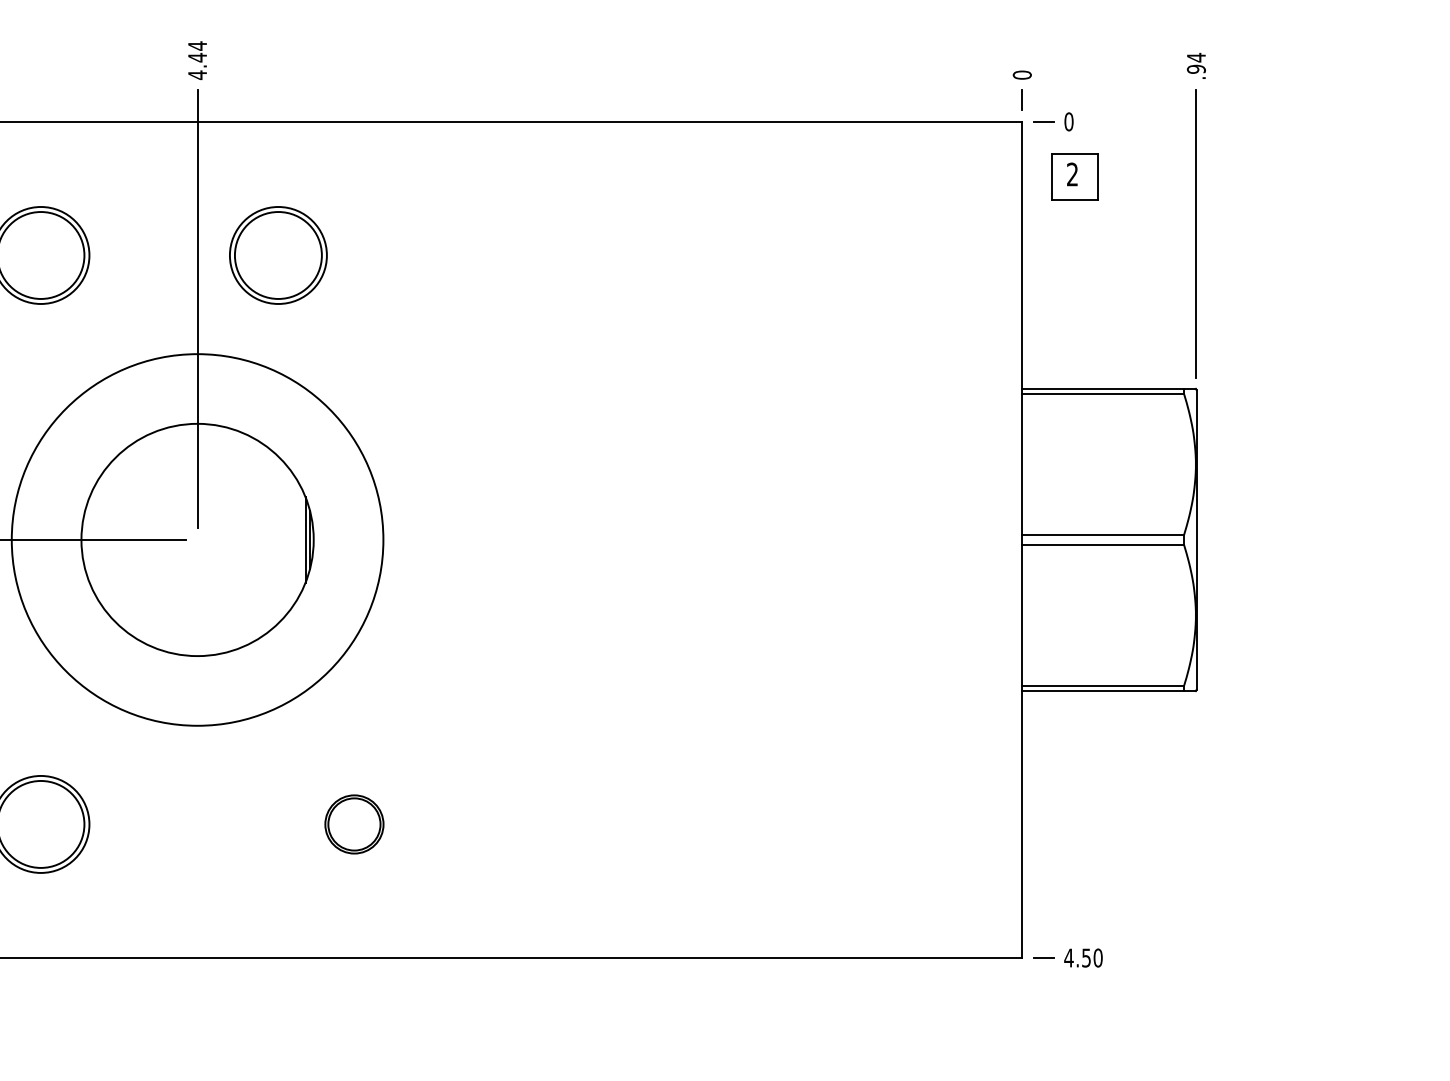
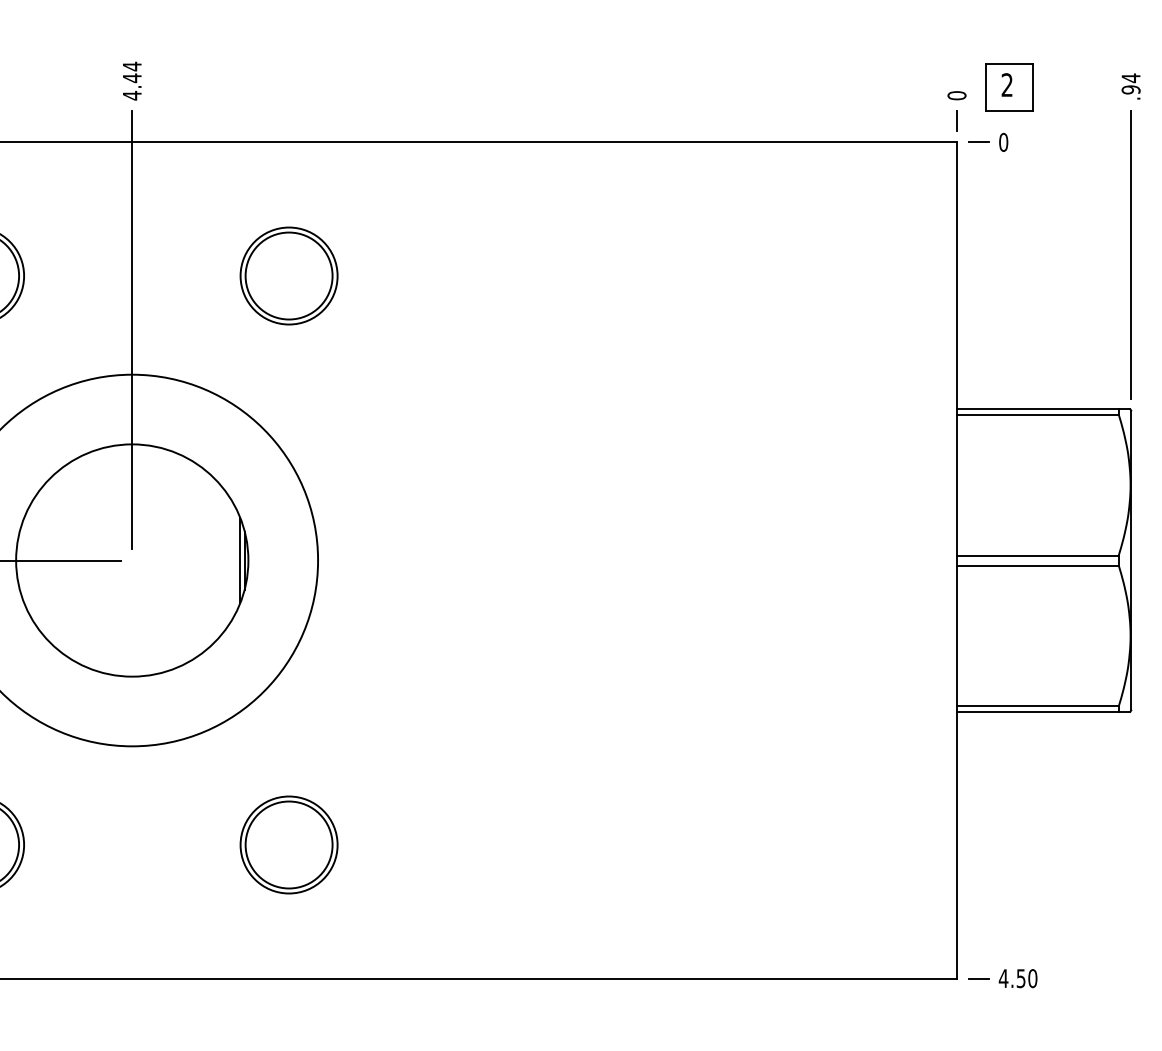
part: (1074, 176) -> (1009, 87), moved
part: (278, 255) -> (289, 276), moved
part: (354, 824) -> (289, 845), size x1.67

